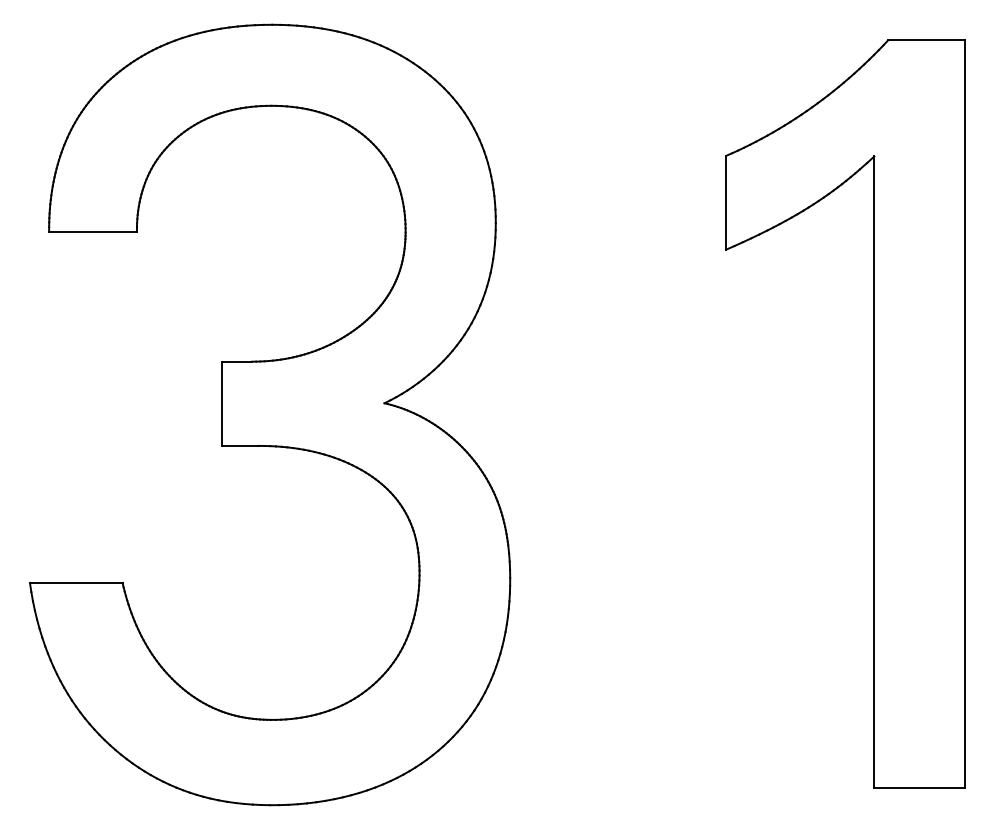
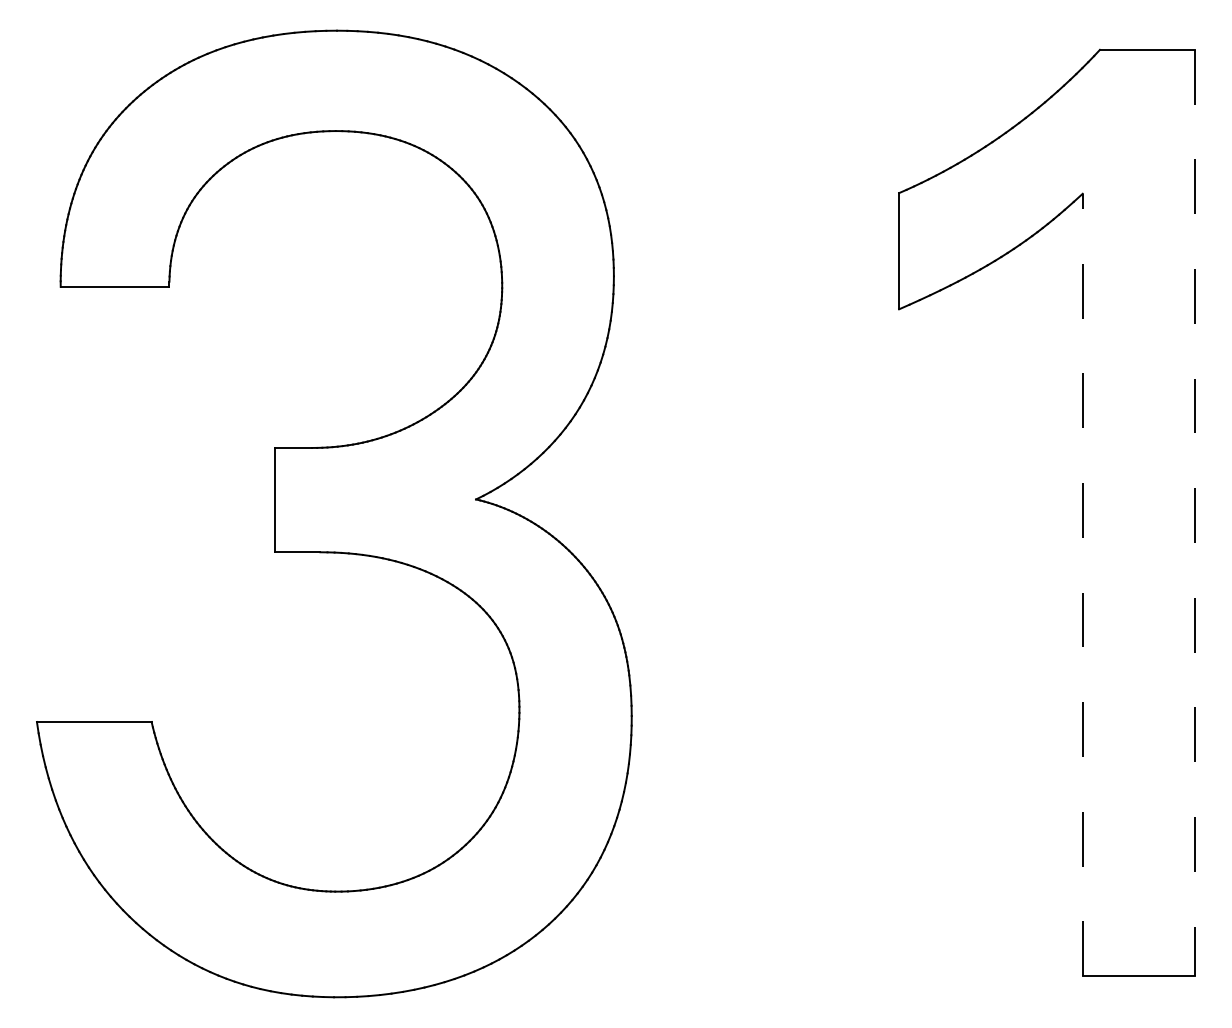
line: (965, 414) -> (1195, 513), solid -> dashed
line: (874, 471) -> (1082, 584), solid -> dashed

